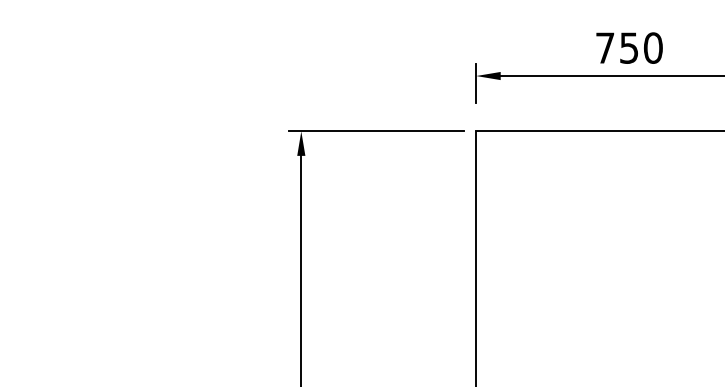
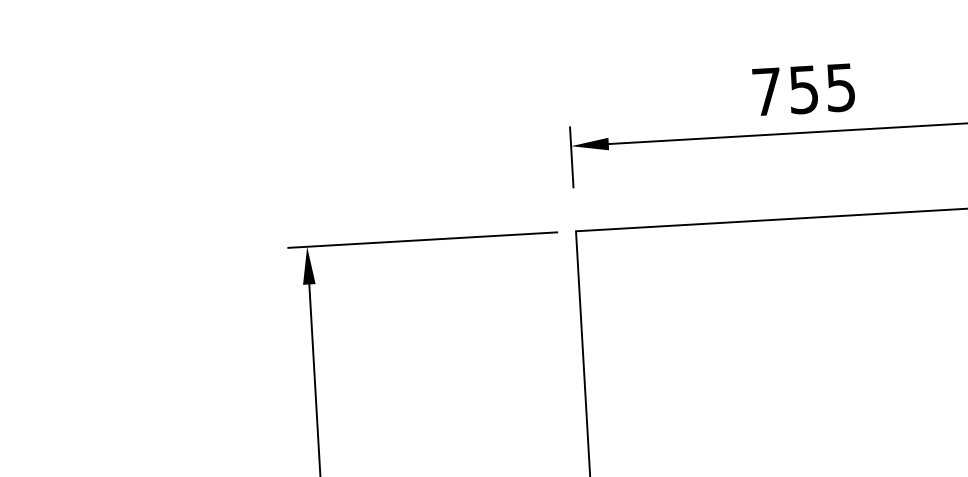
text: (653, 47) -> (841, 86), 750 -> 755

